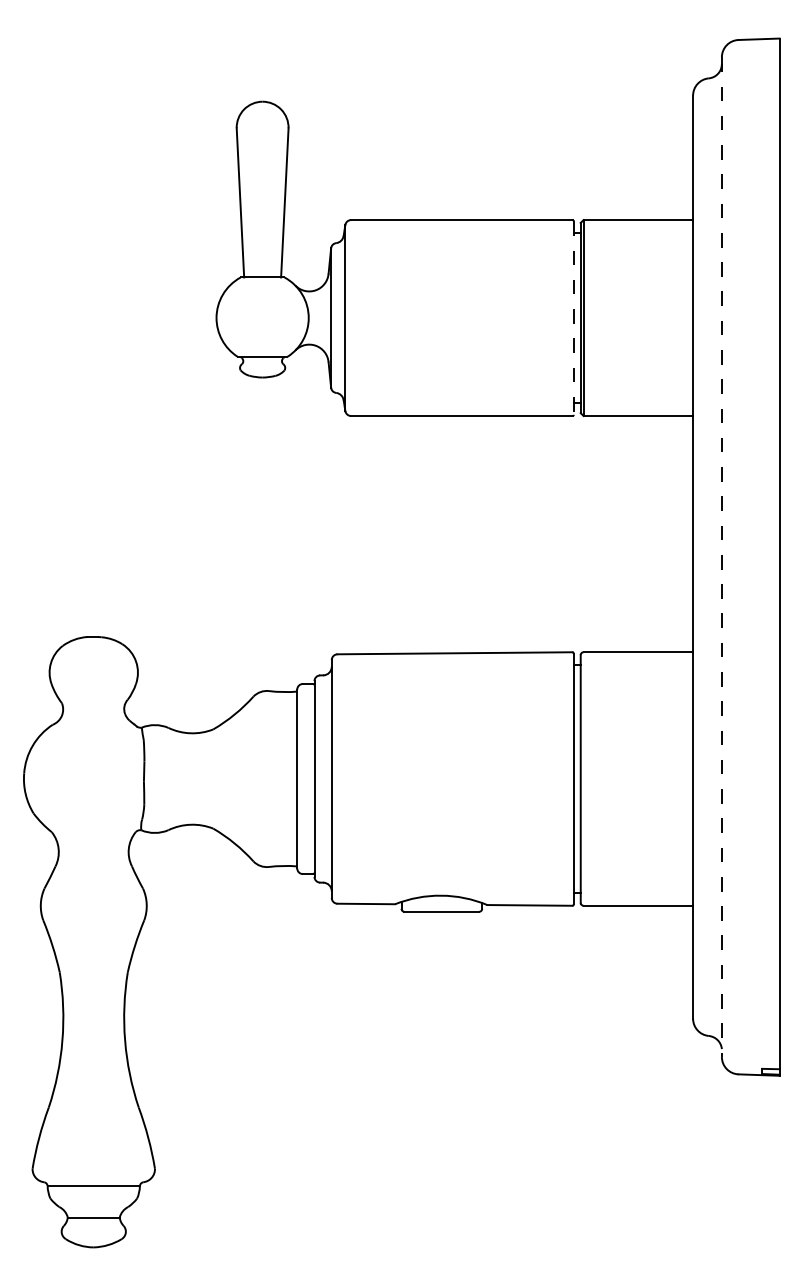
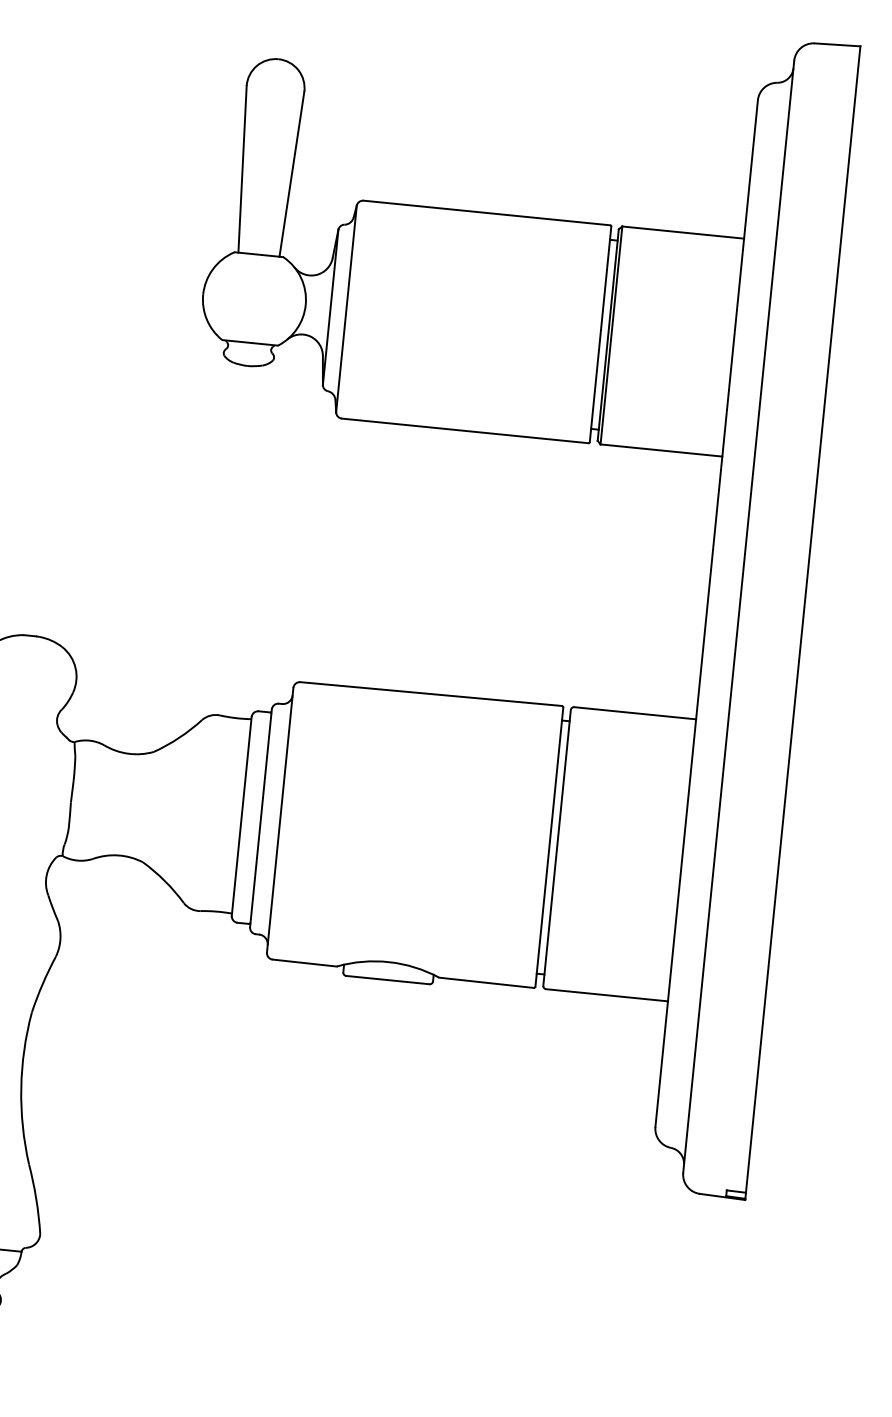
line: (573, 318) -> (600, 334), dashed -> solid
line: (721, 557) -> (738, 617), dashed -> solid

